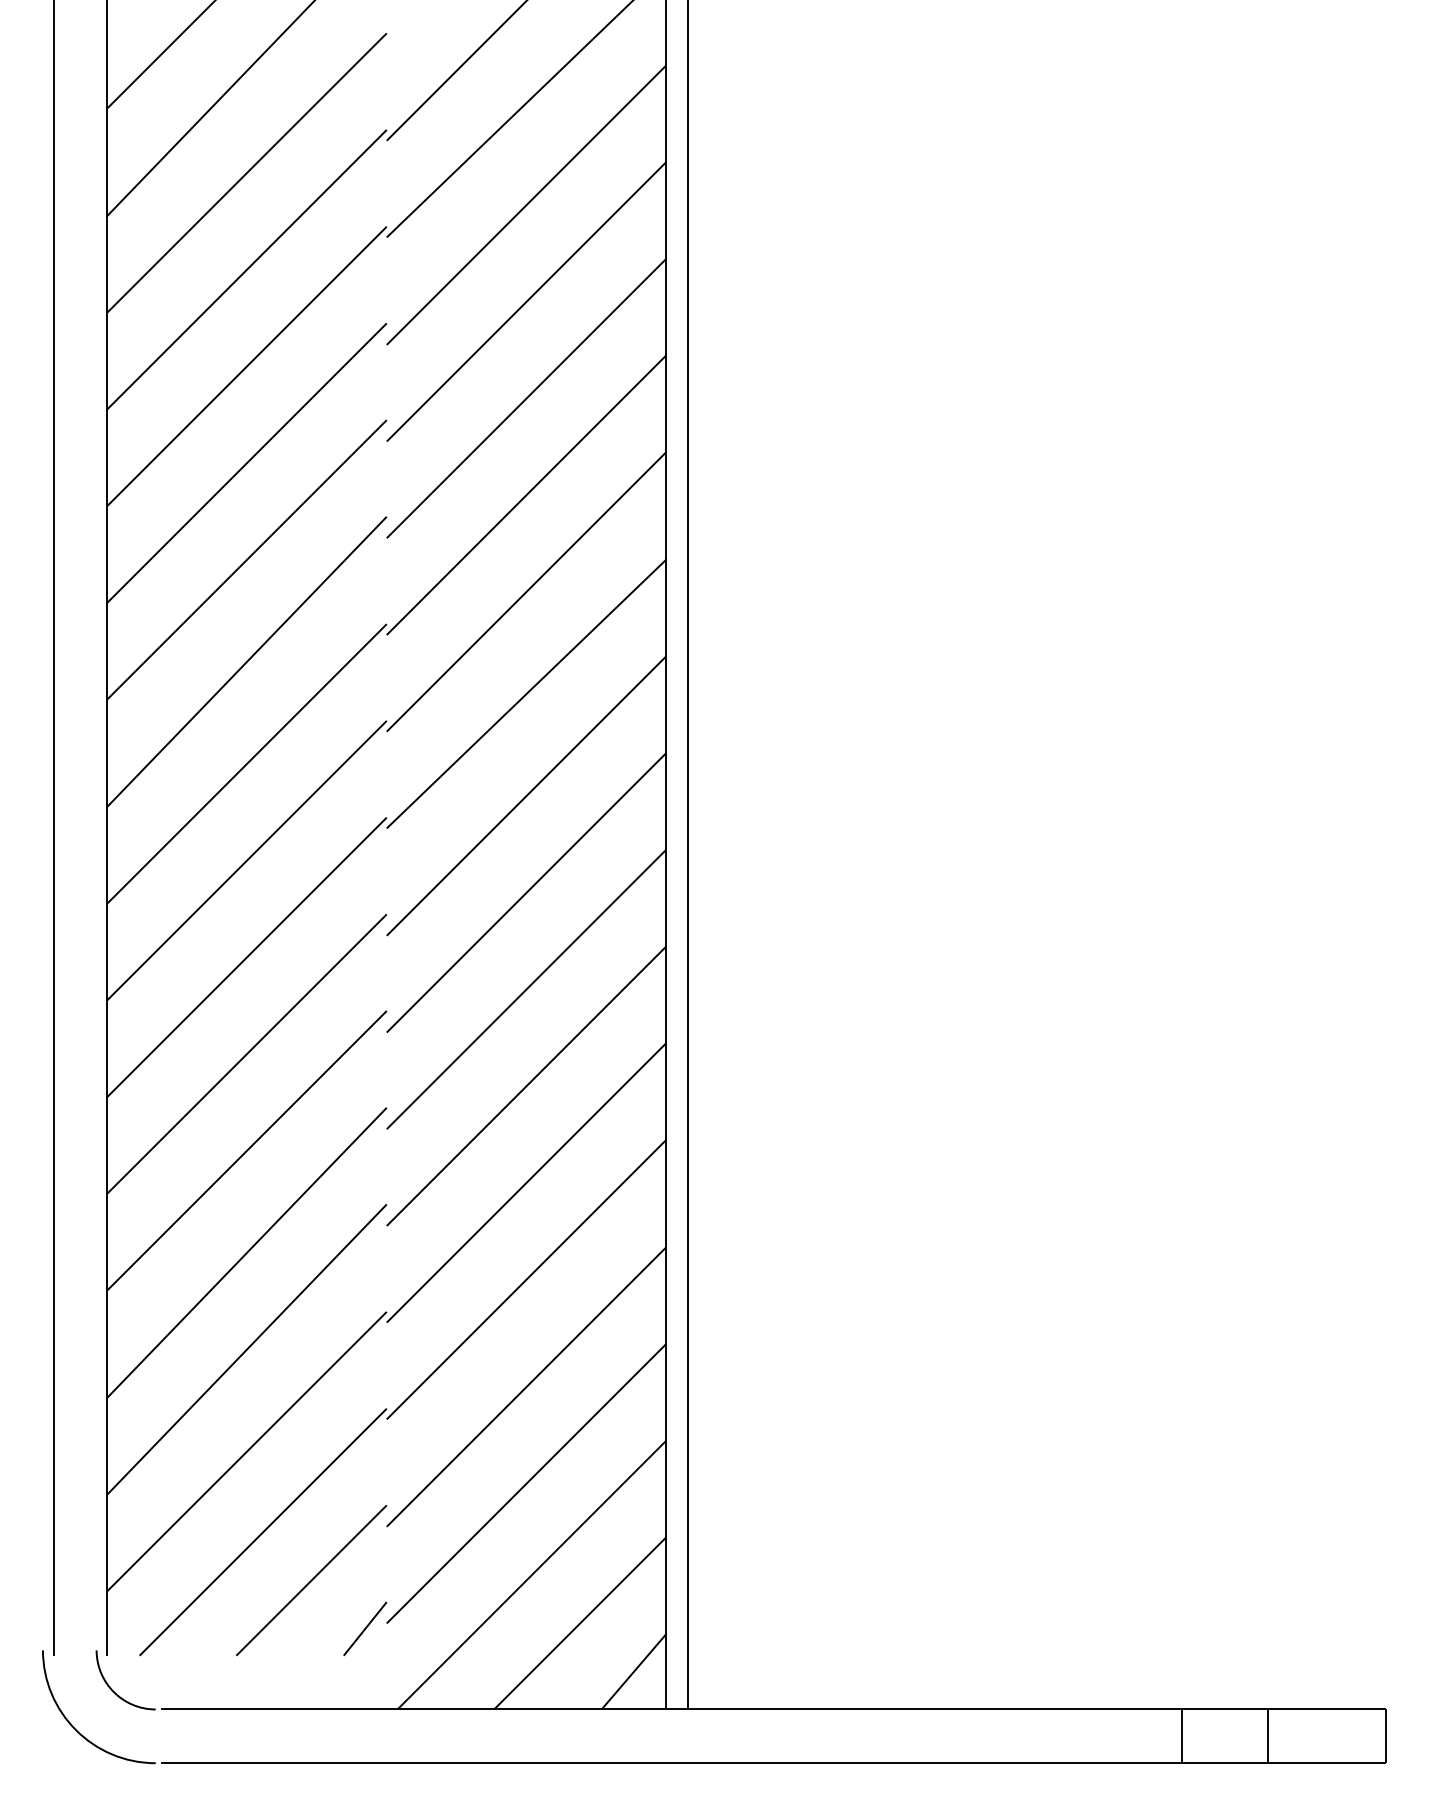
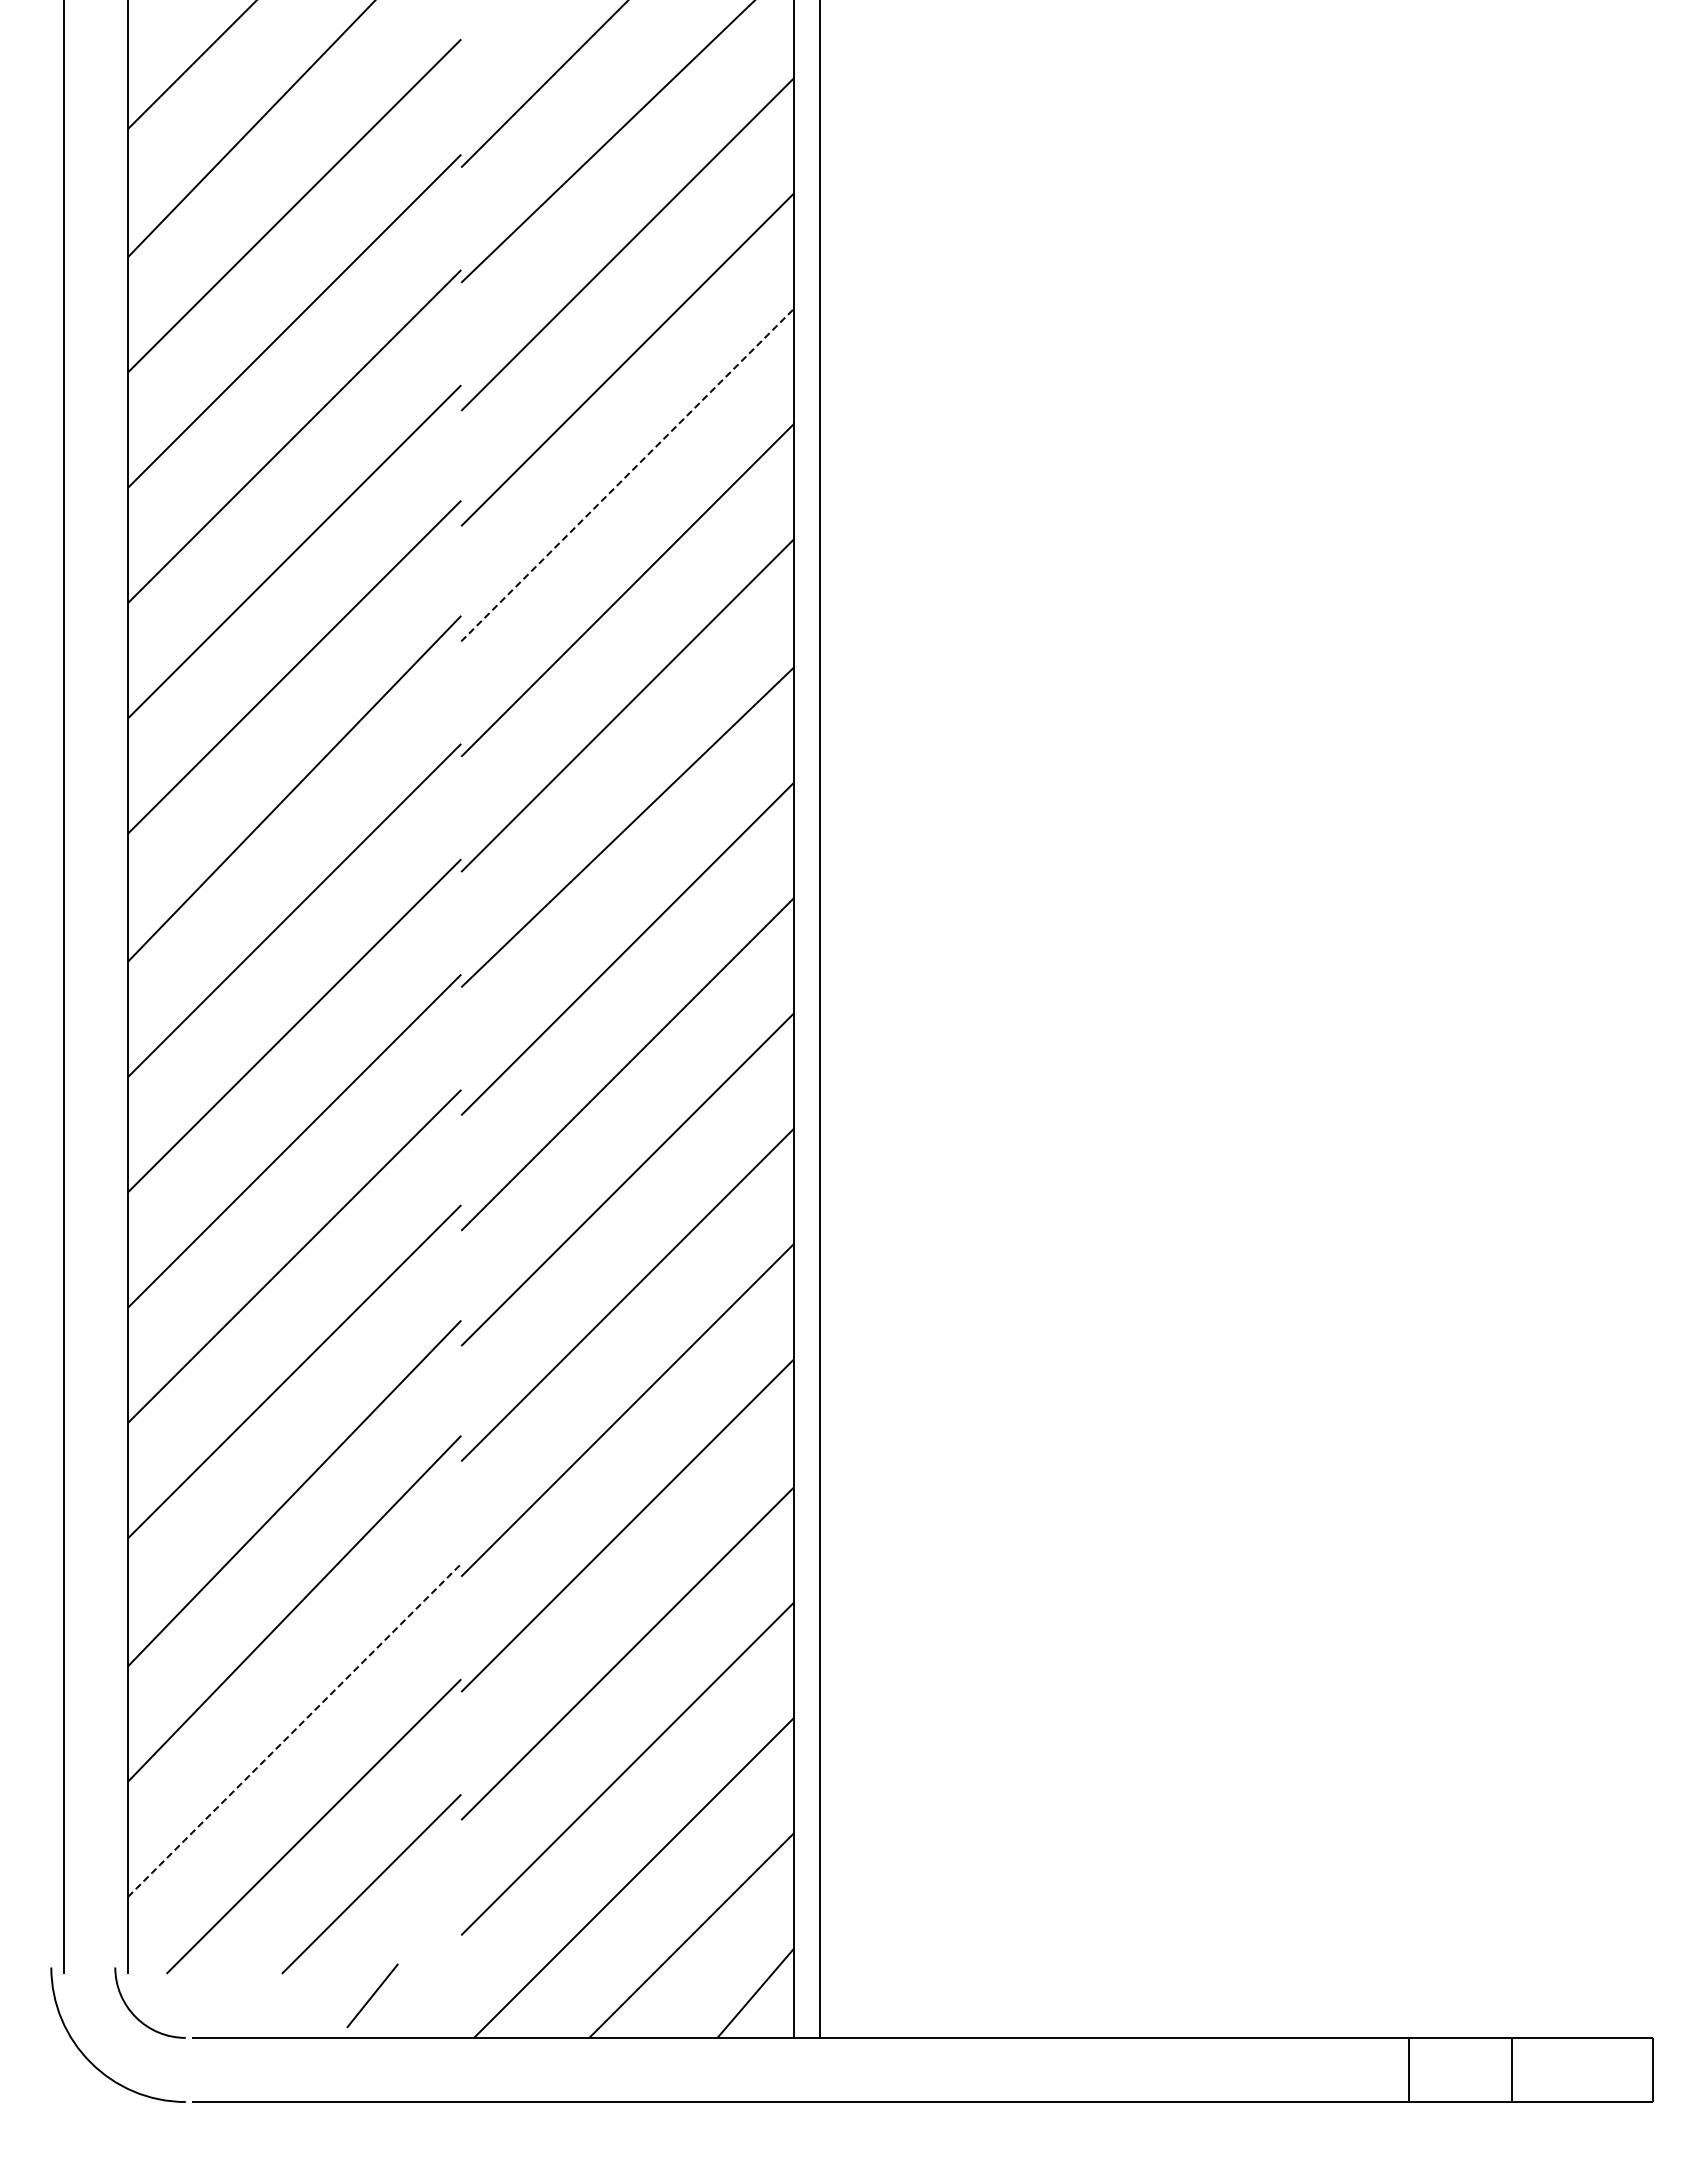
line: (527, 398) -> (628, 474), solid -> dashed
line: (246, 1451) -> (294, 1730), solid -> dashed
line: (365, 1628) -> (372, 1995), moved

